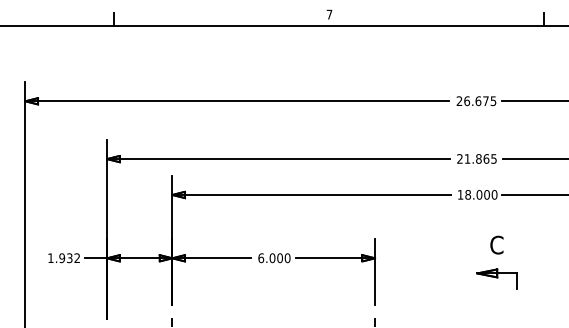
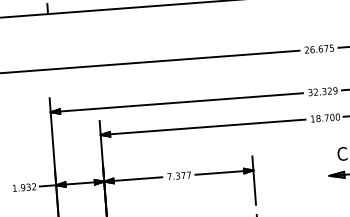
text: (476, 158) -> (322, 91), 21.865 -> 32.329
text: (479, 194) -> (326, 117), 18.000 -> 18.700
text: (274, 258) -> (179, 176), 6.000 -> 7.377

